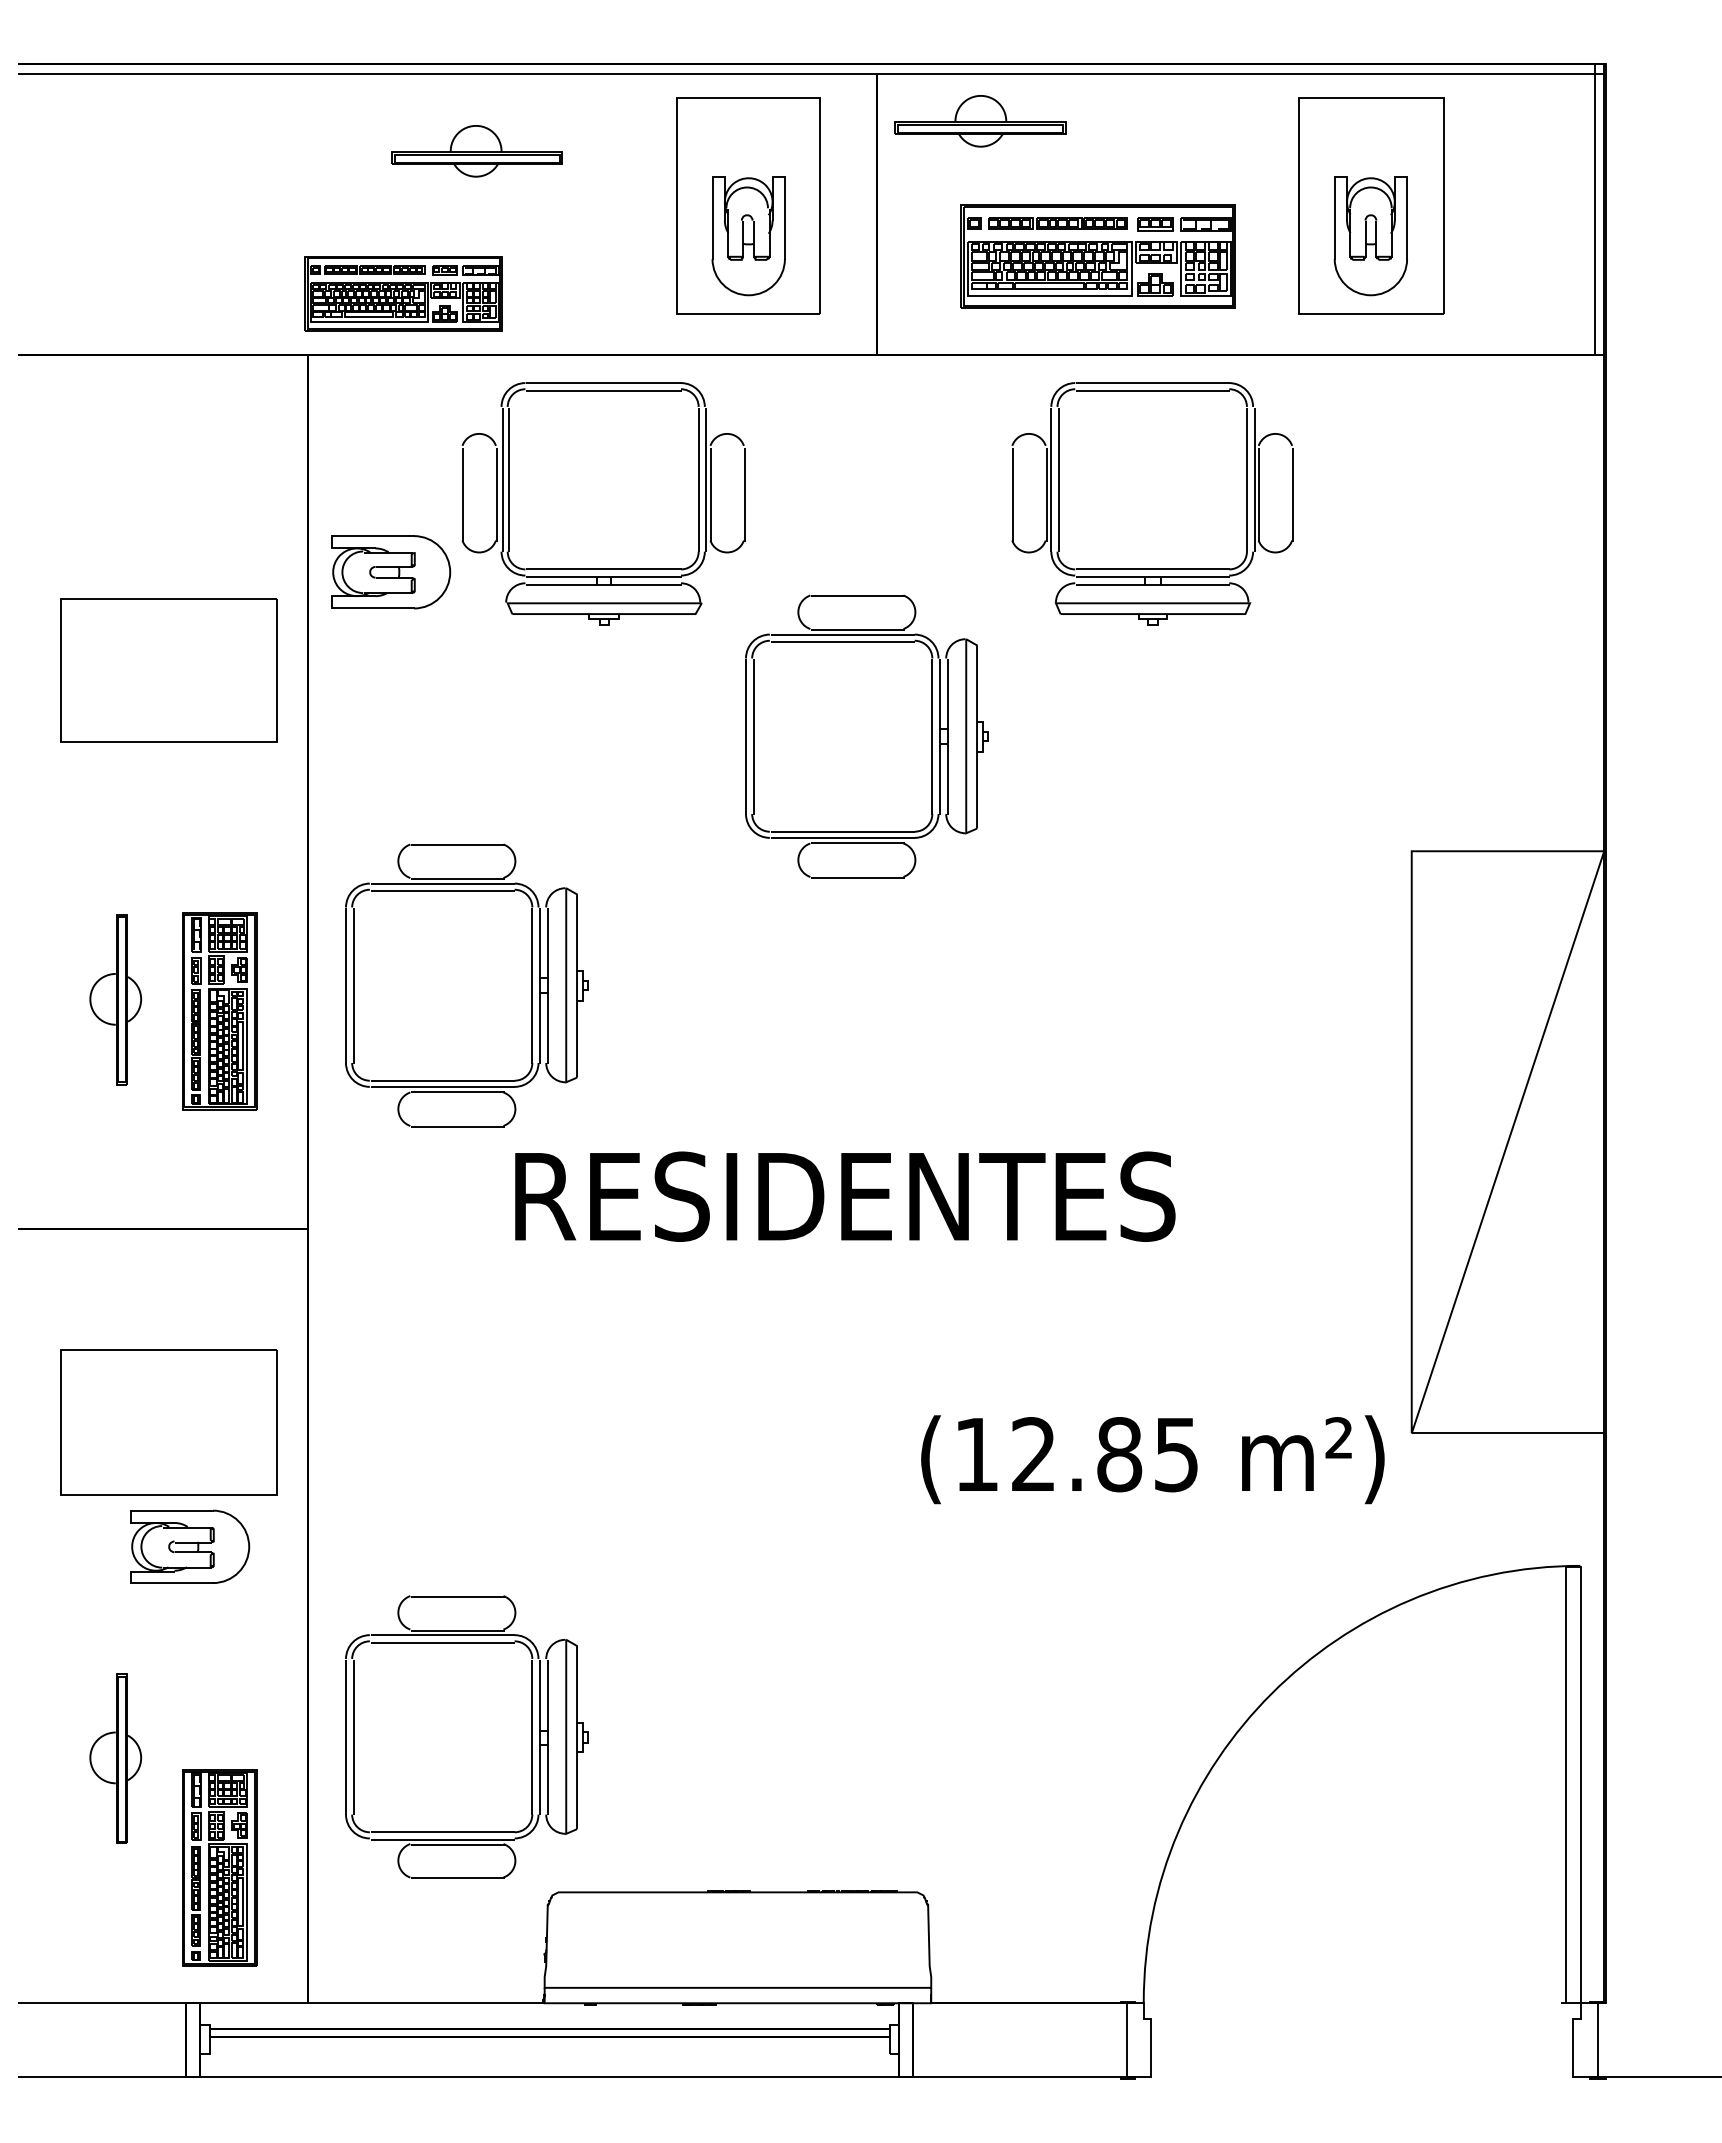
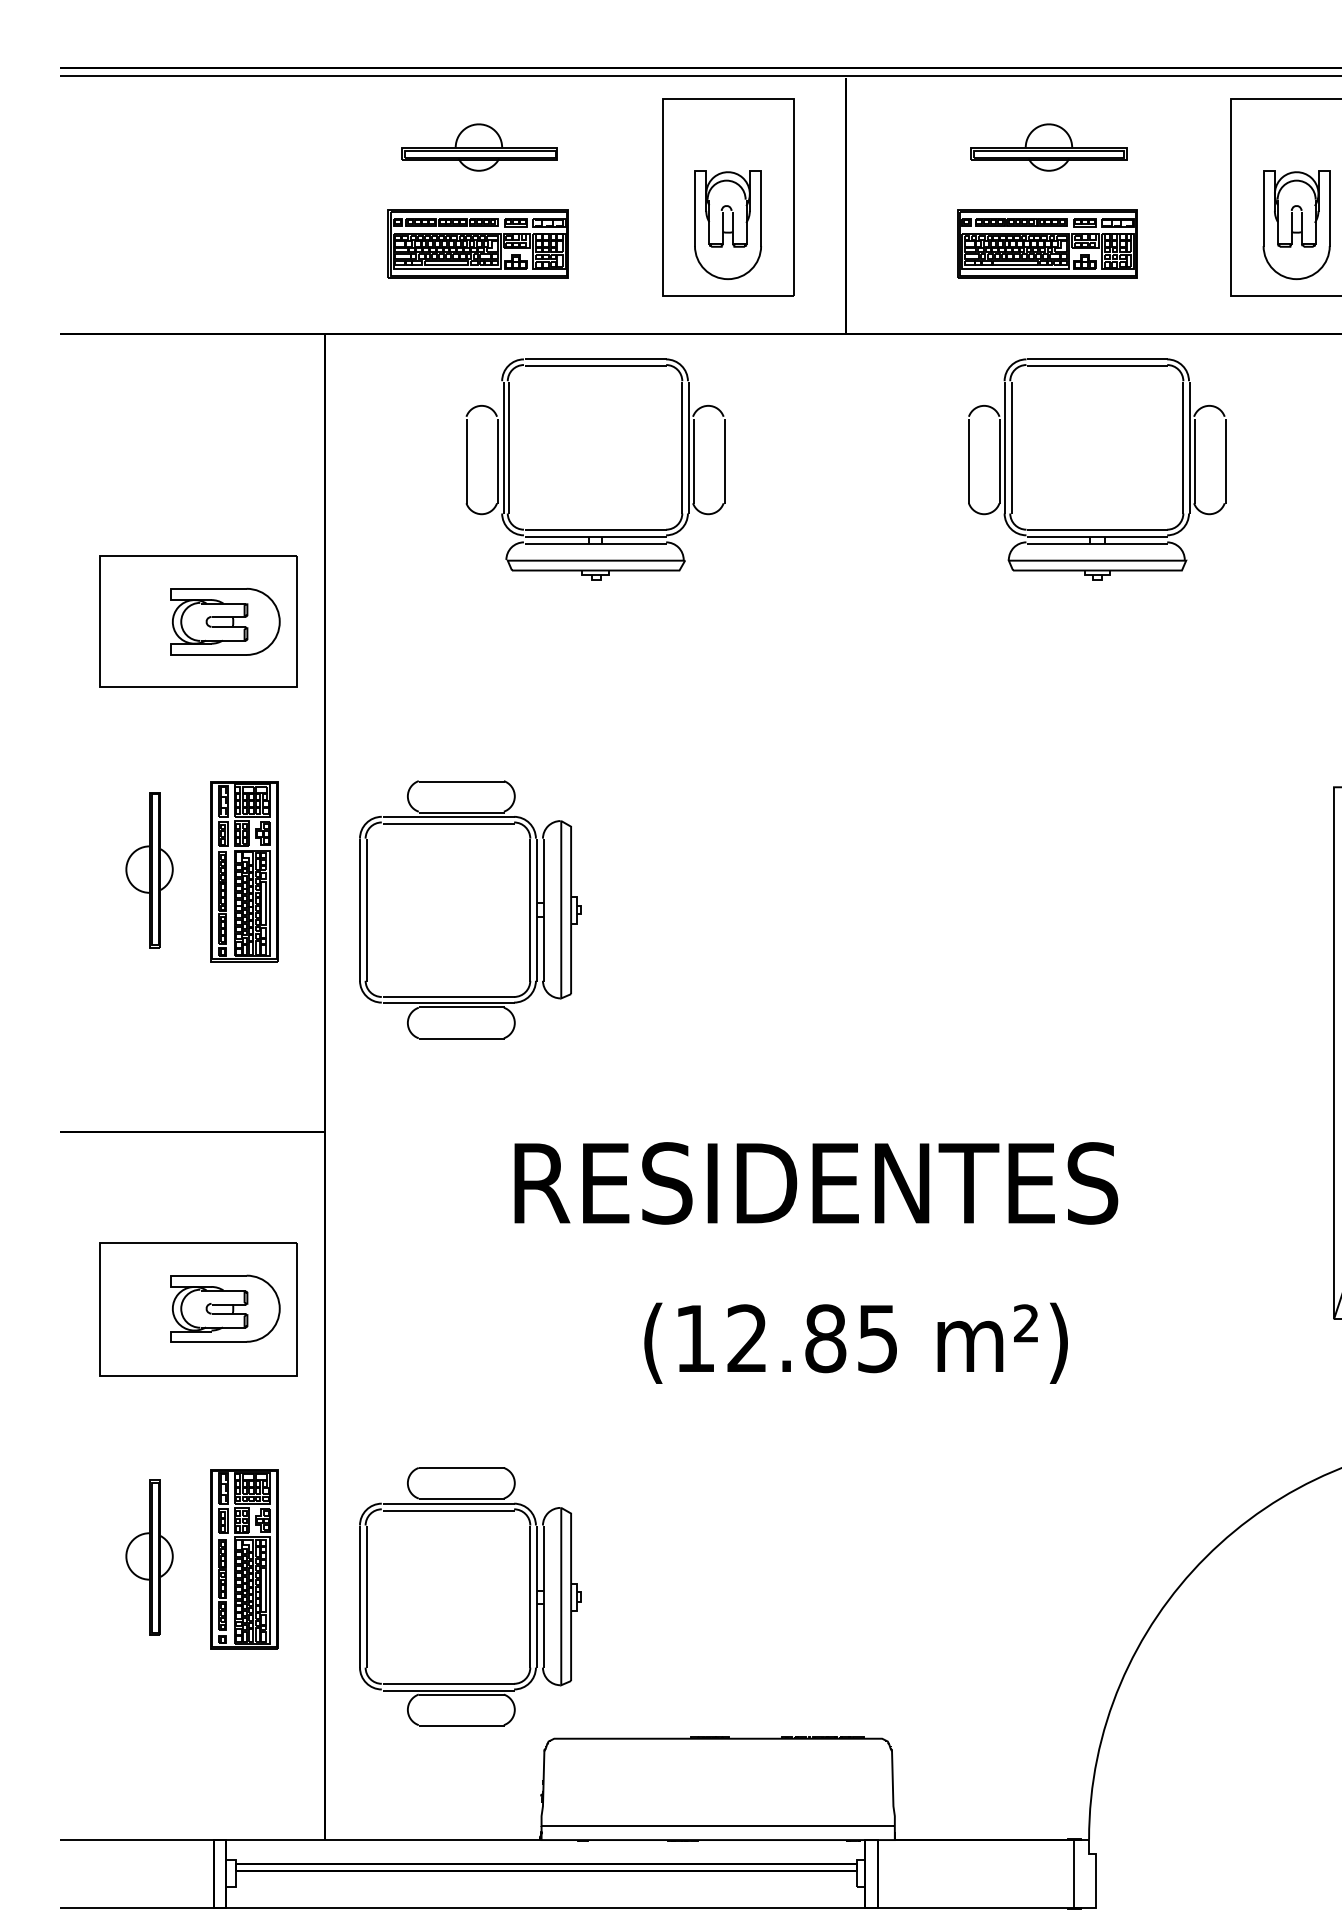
part: (980, 121) -> (1048, 147), moved
part: (1098, 256) -> (1047, 243), size x0.71
part: (403, 293) -> (478, 243), moved
part: (391, 572) -> (226, 622), moved
part: (931, 736) -> (895, 682), removed
part: (115, 999) -> (149, 869), moved
part: (219, 1011) -> (244, 871), moved
text: (845, 1196) -> (816, 1183), moved
text: (1152, 1459) -> (855, 1343), moved
part: (190, 1546) -> (226, 1308), moved
part: (115, 1758) -> (149, 1556), moved
part: (219, 1867) -> (244, 1558), moved

